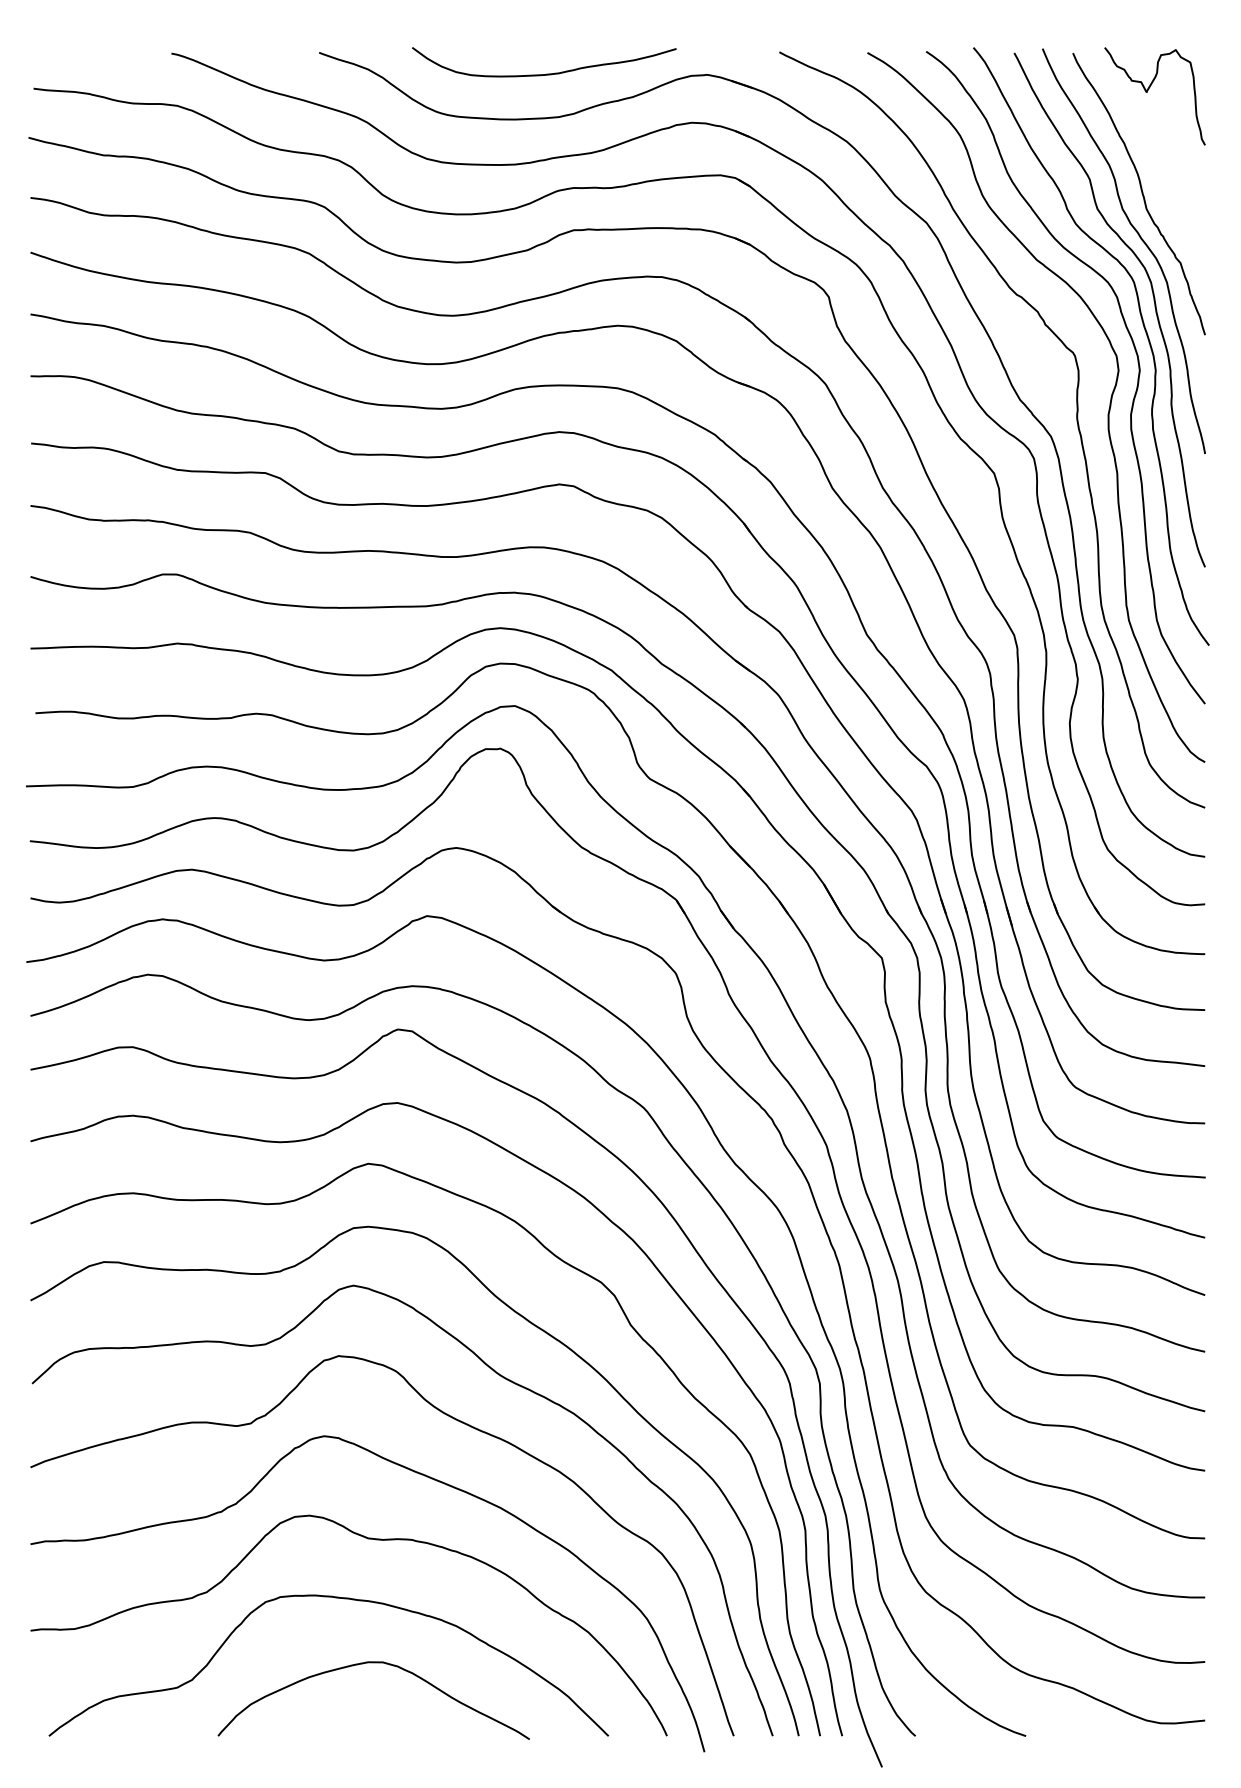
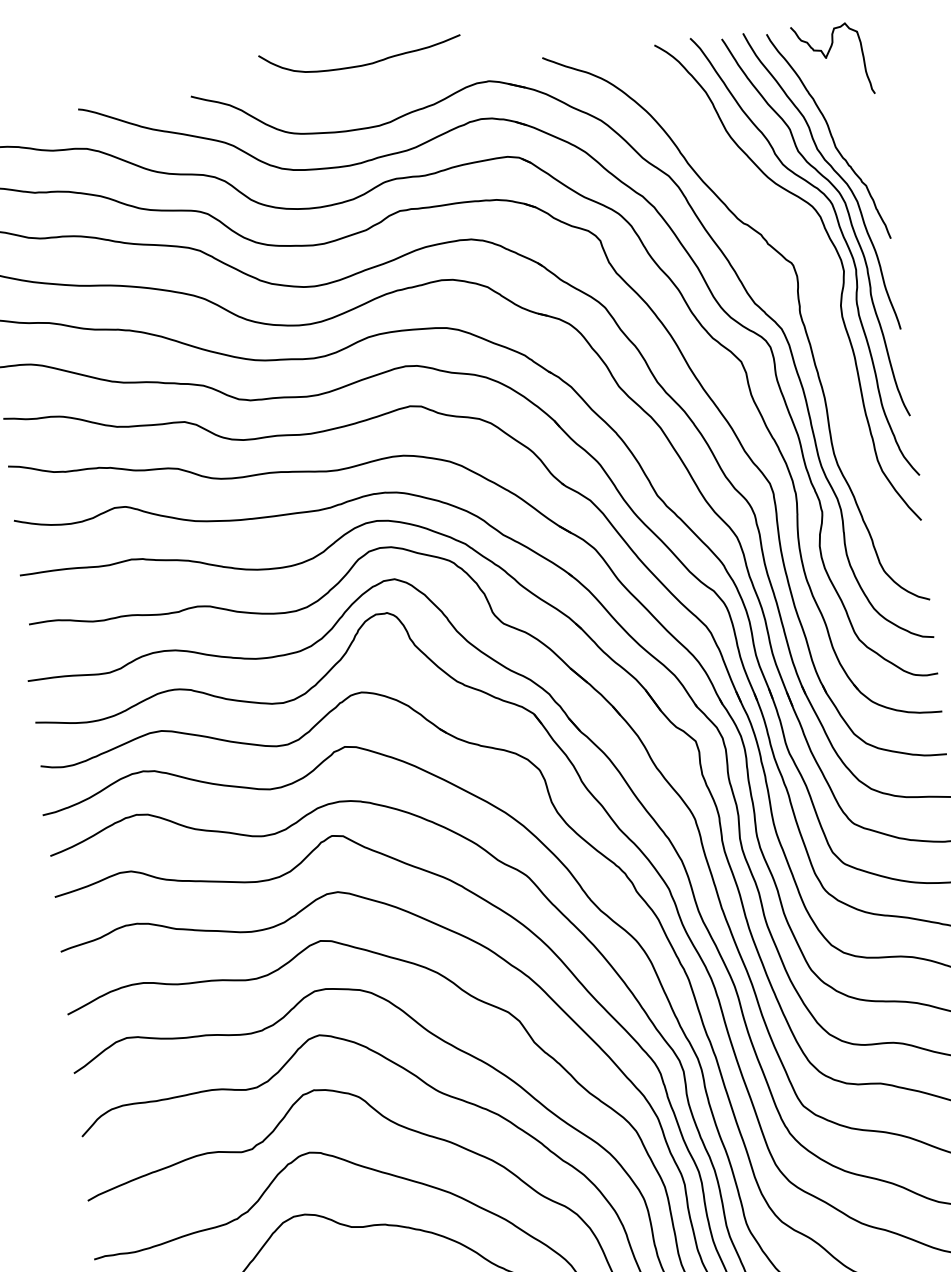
curve: (546, 73) -> (363, 64), moved
curve: (1107, 413) -> (822, 306), removed

